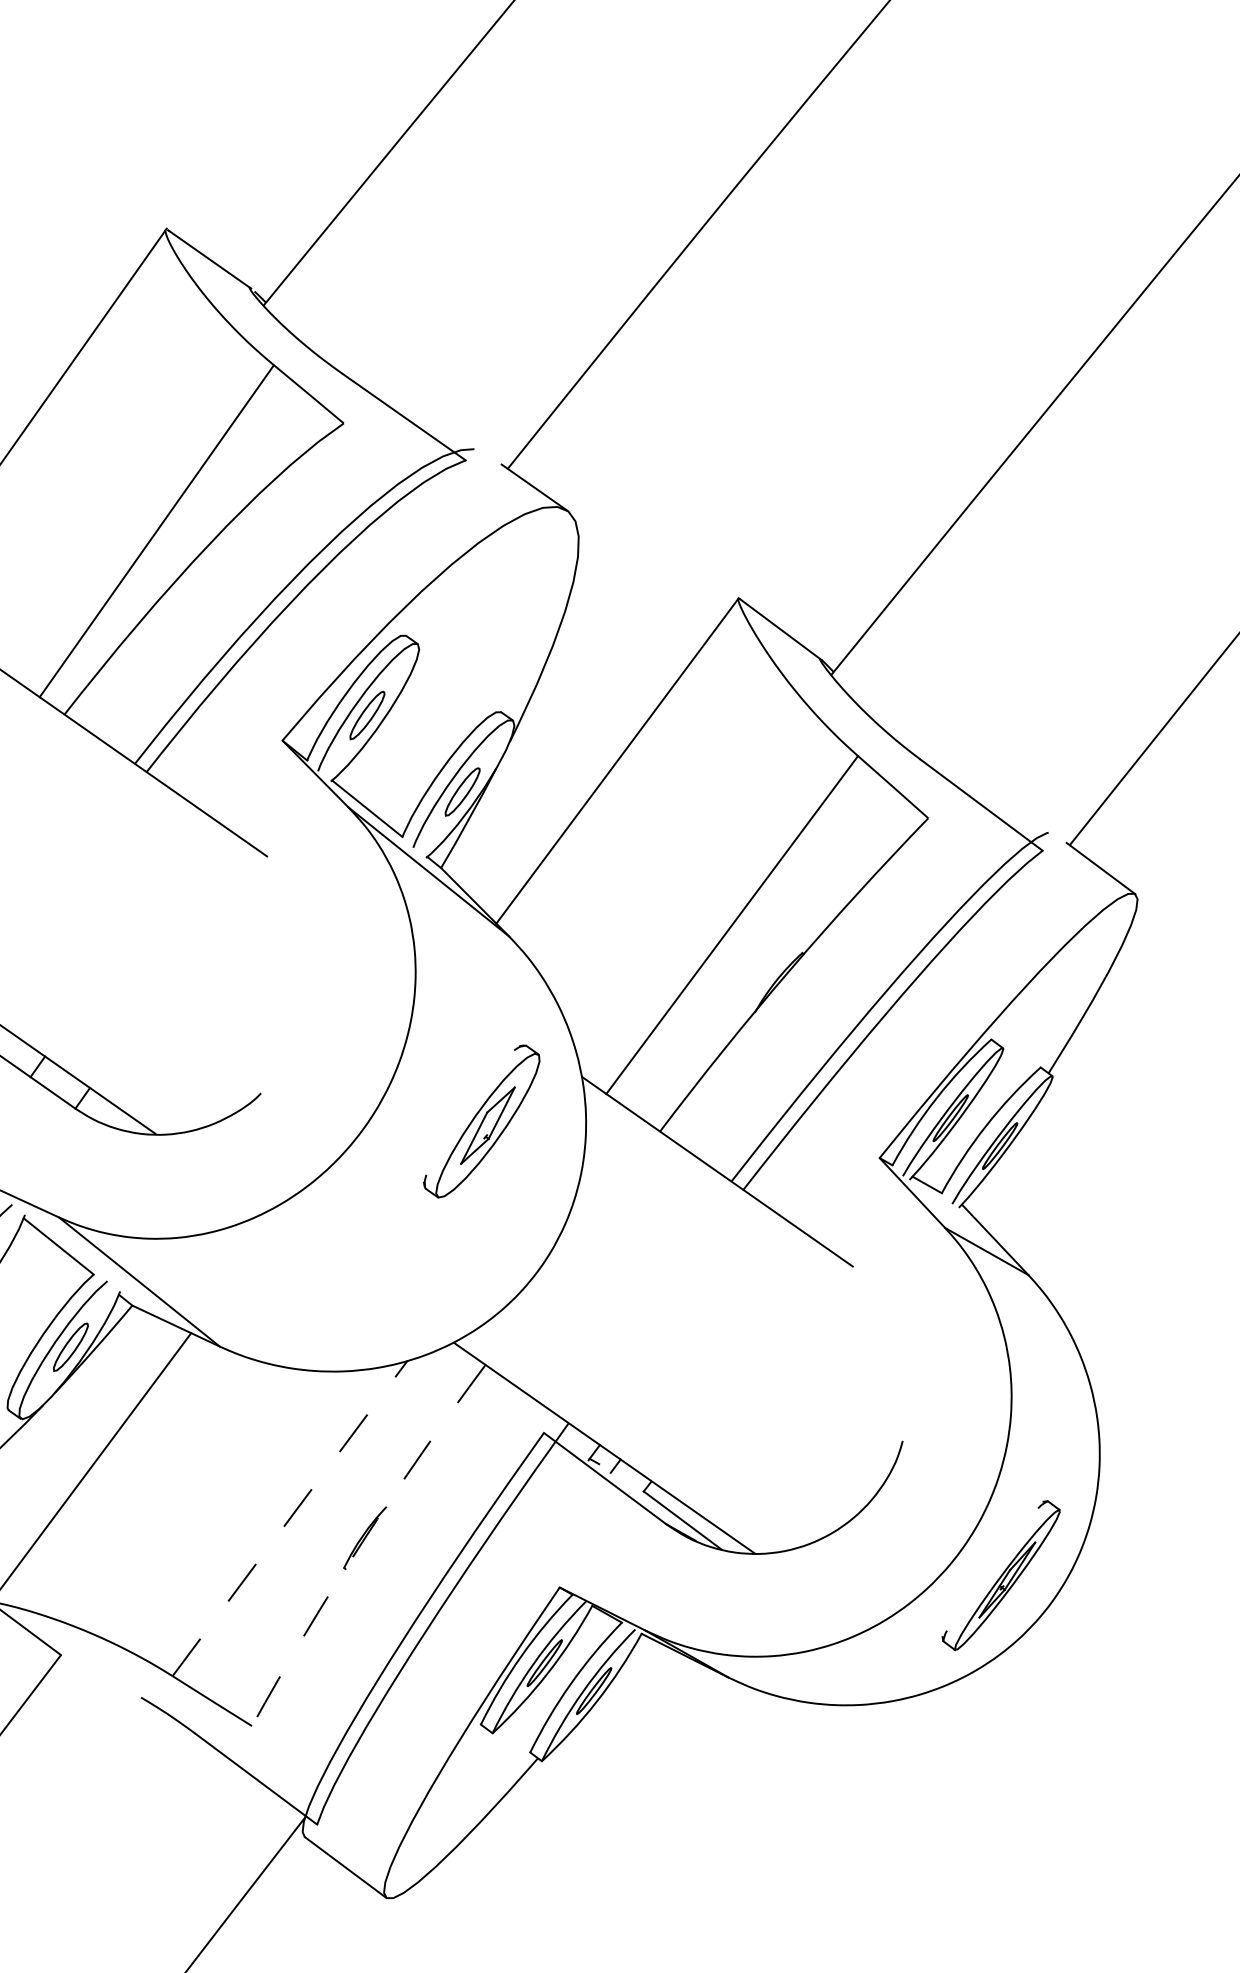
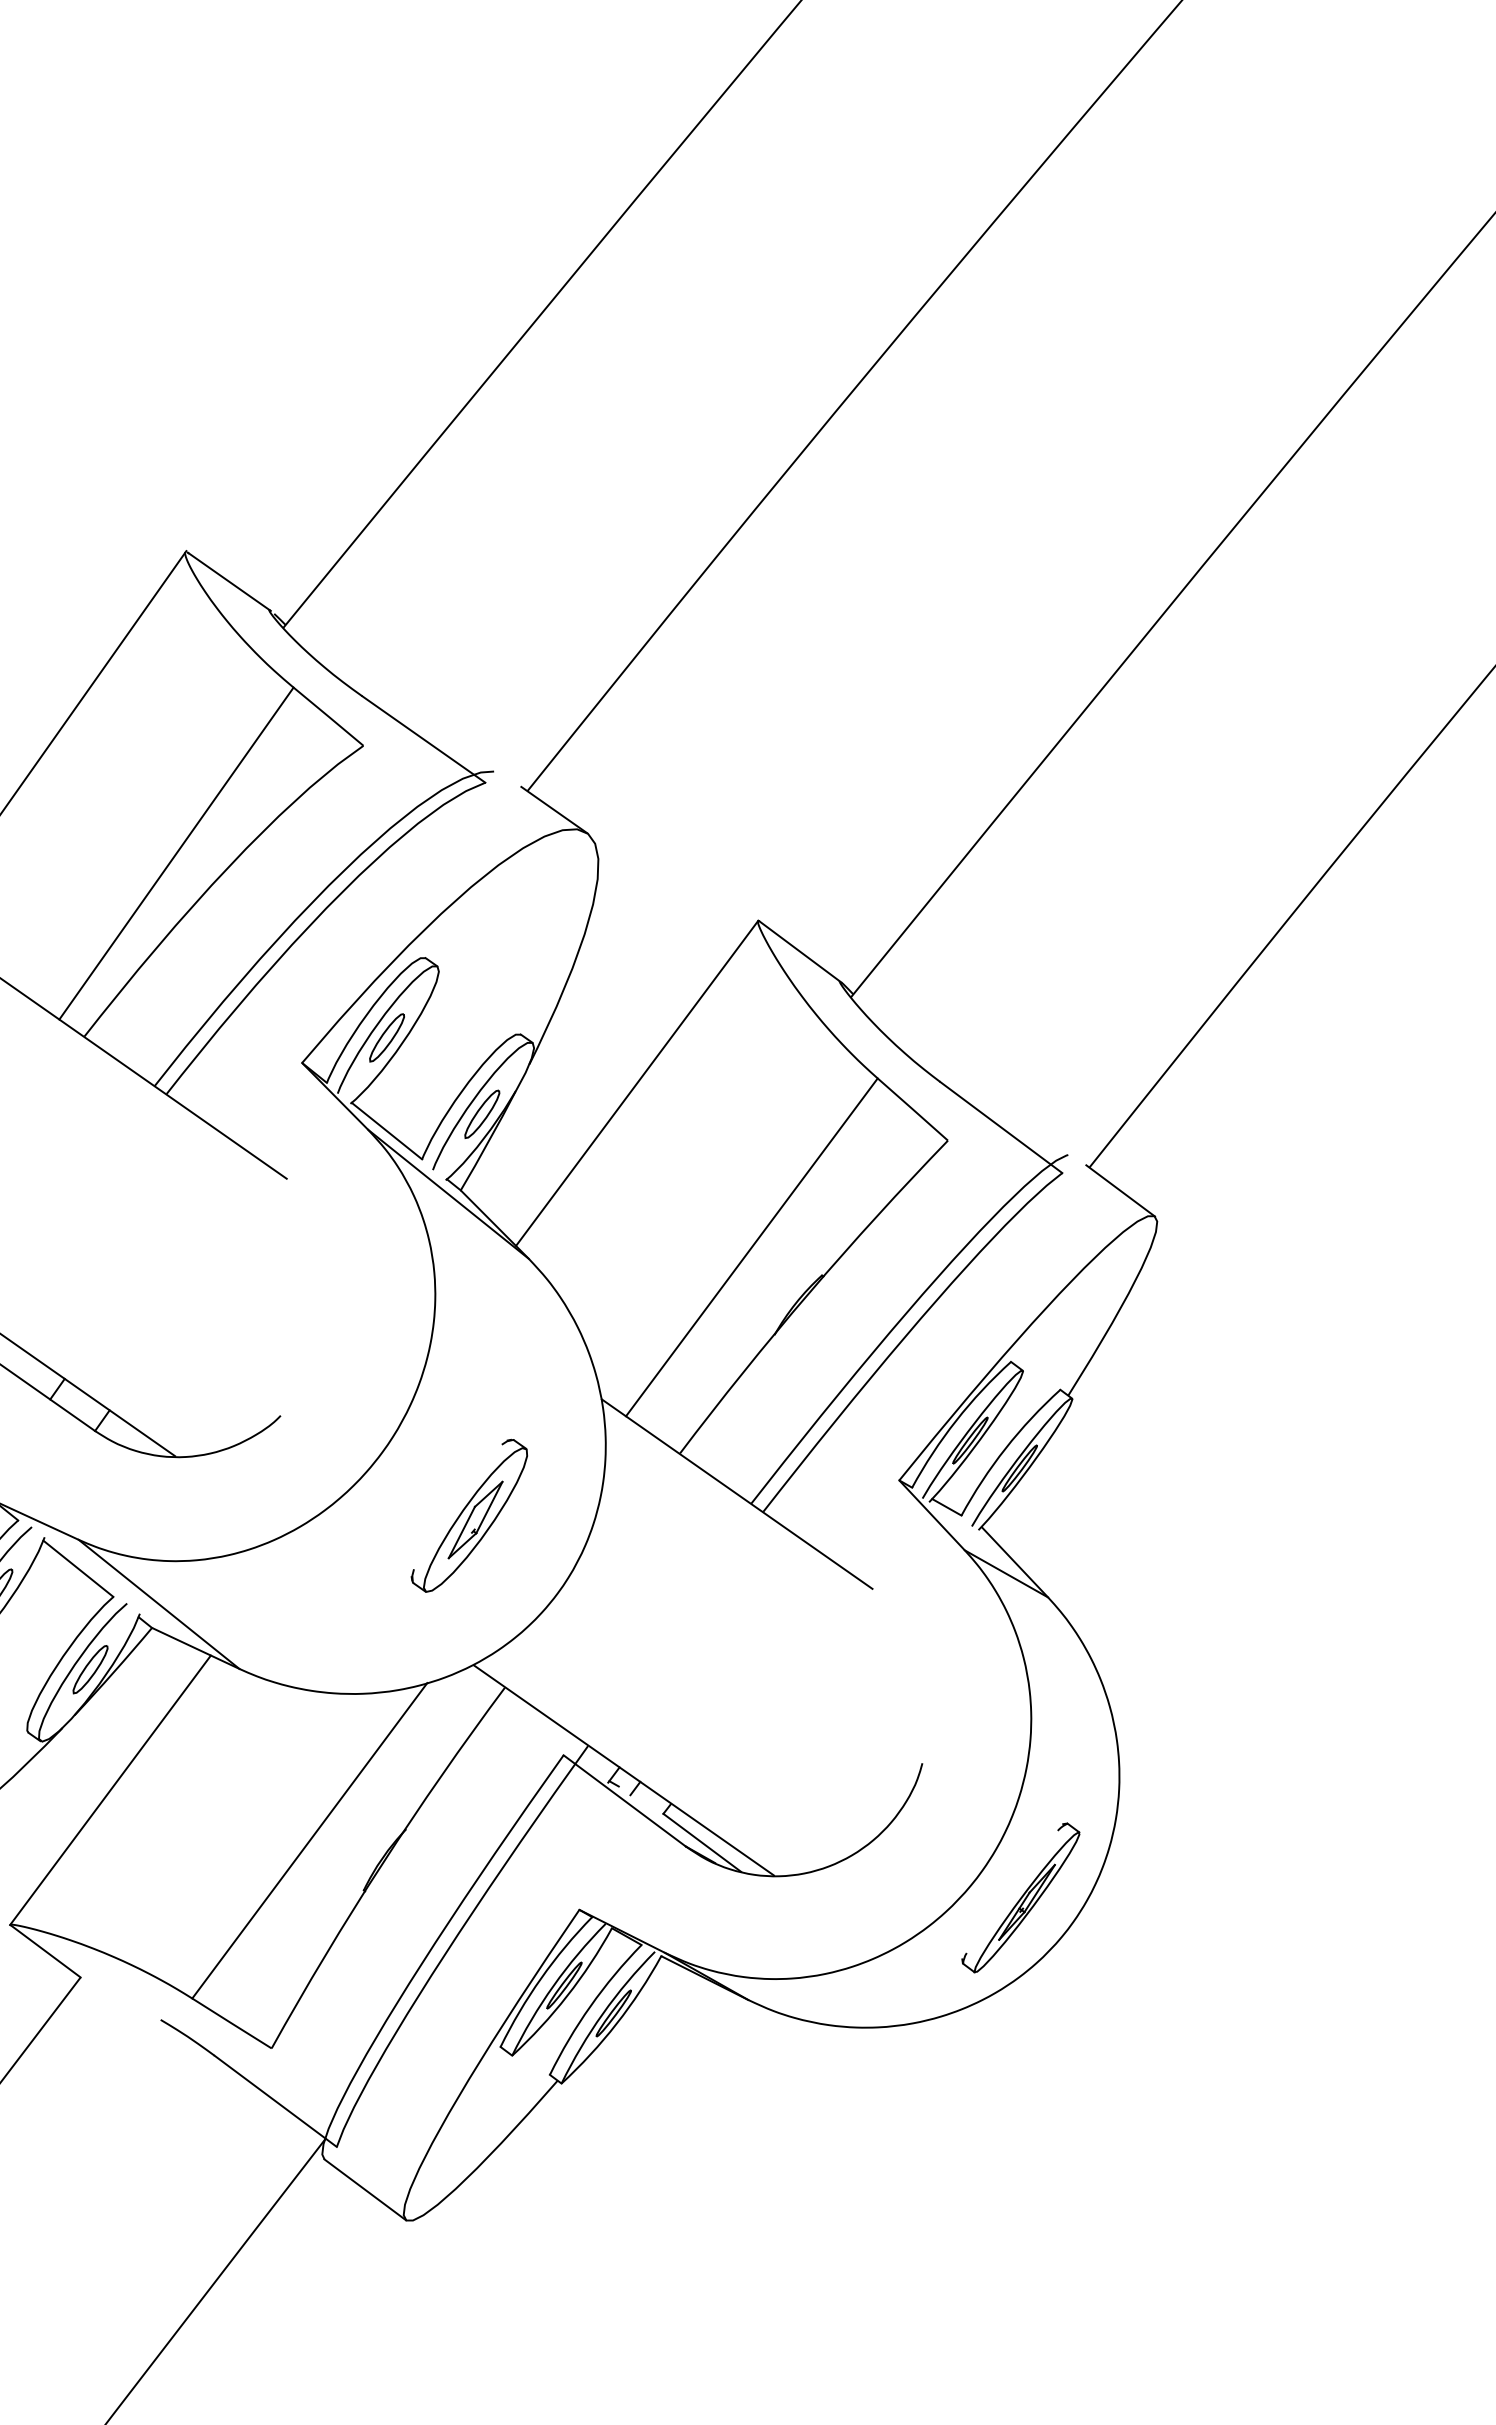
part: (481, 1121) -> (469, 1515), moved
line: (289, 1518) -> (309, 1840), dashed -> solid
arc: (362, 1542) -> (382, 1864), dashed -> solid

